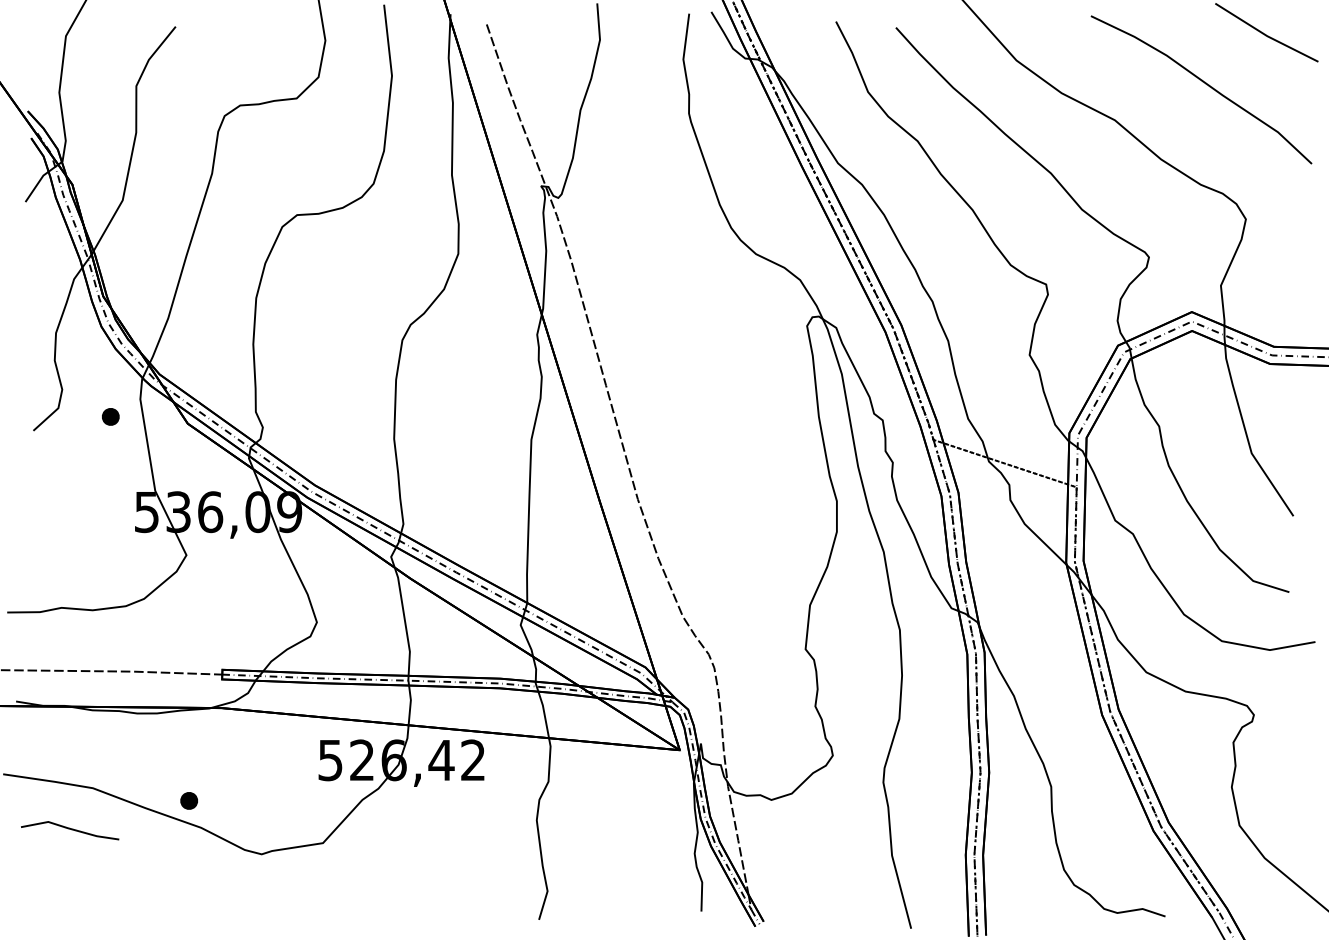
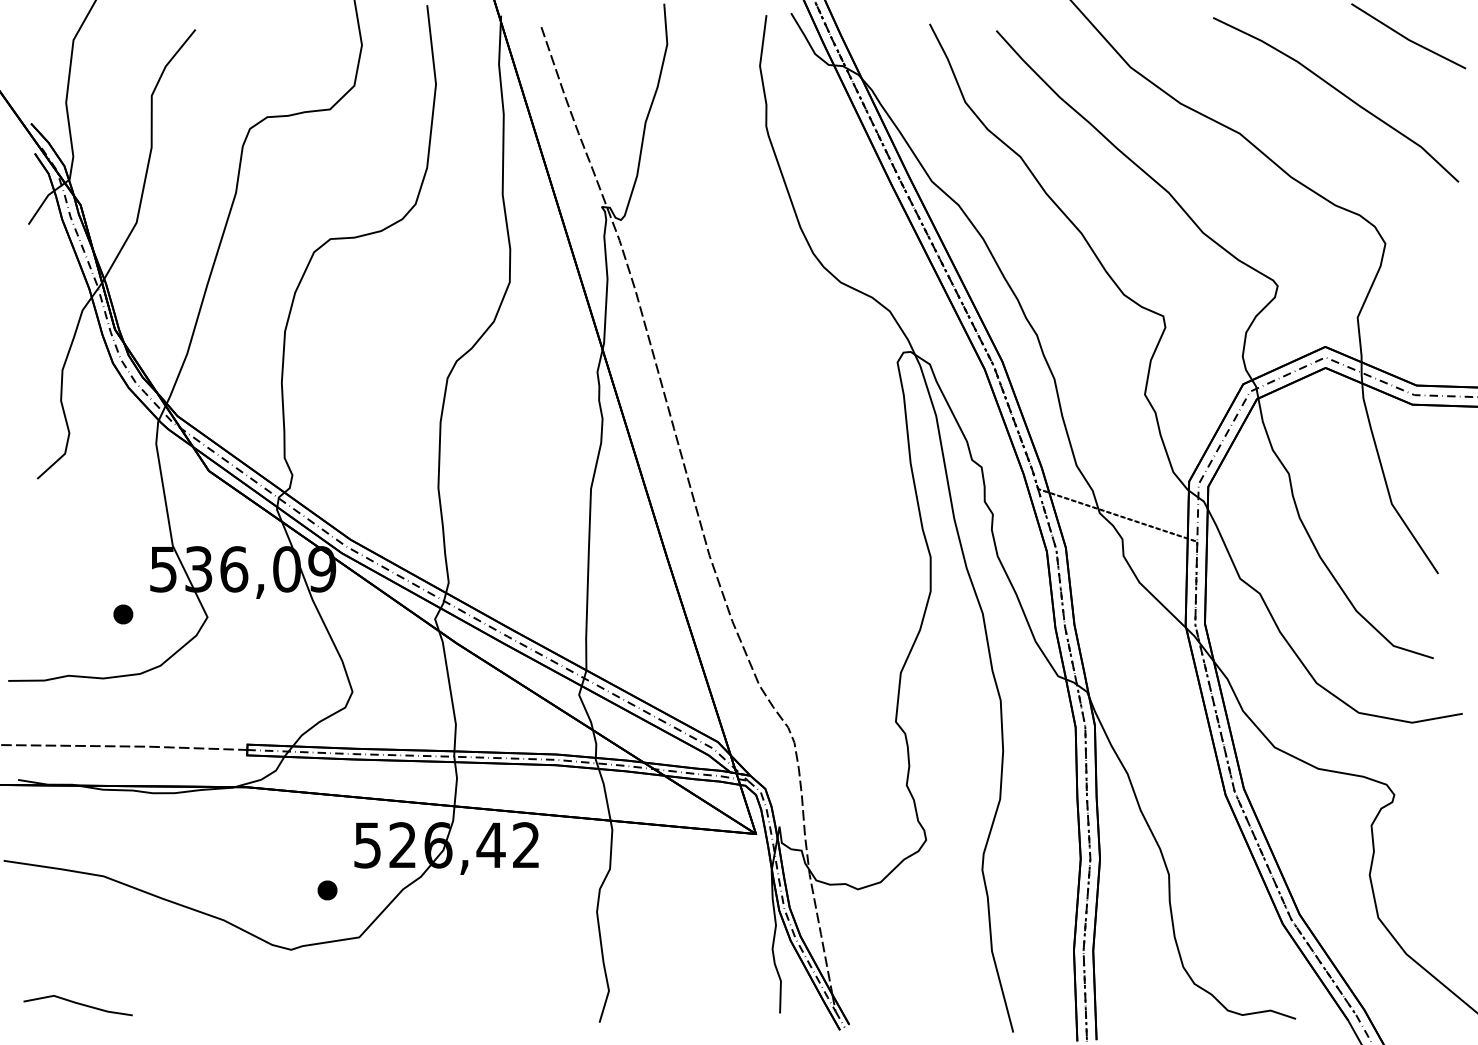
part: (110, 416) -> (123, 614), moved
part: (189, 800) -> (327, 890), moved
line: (69, 829) -> (77, 1004), moved

